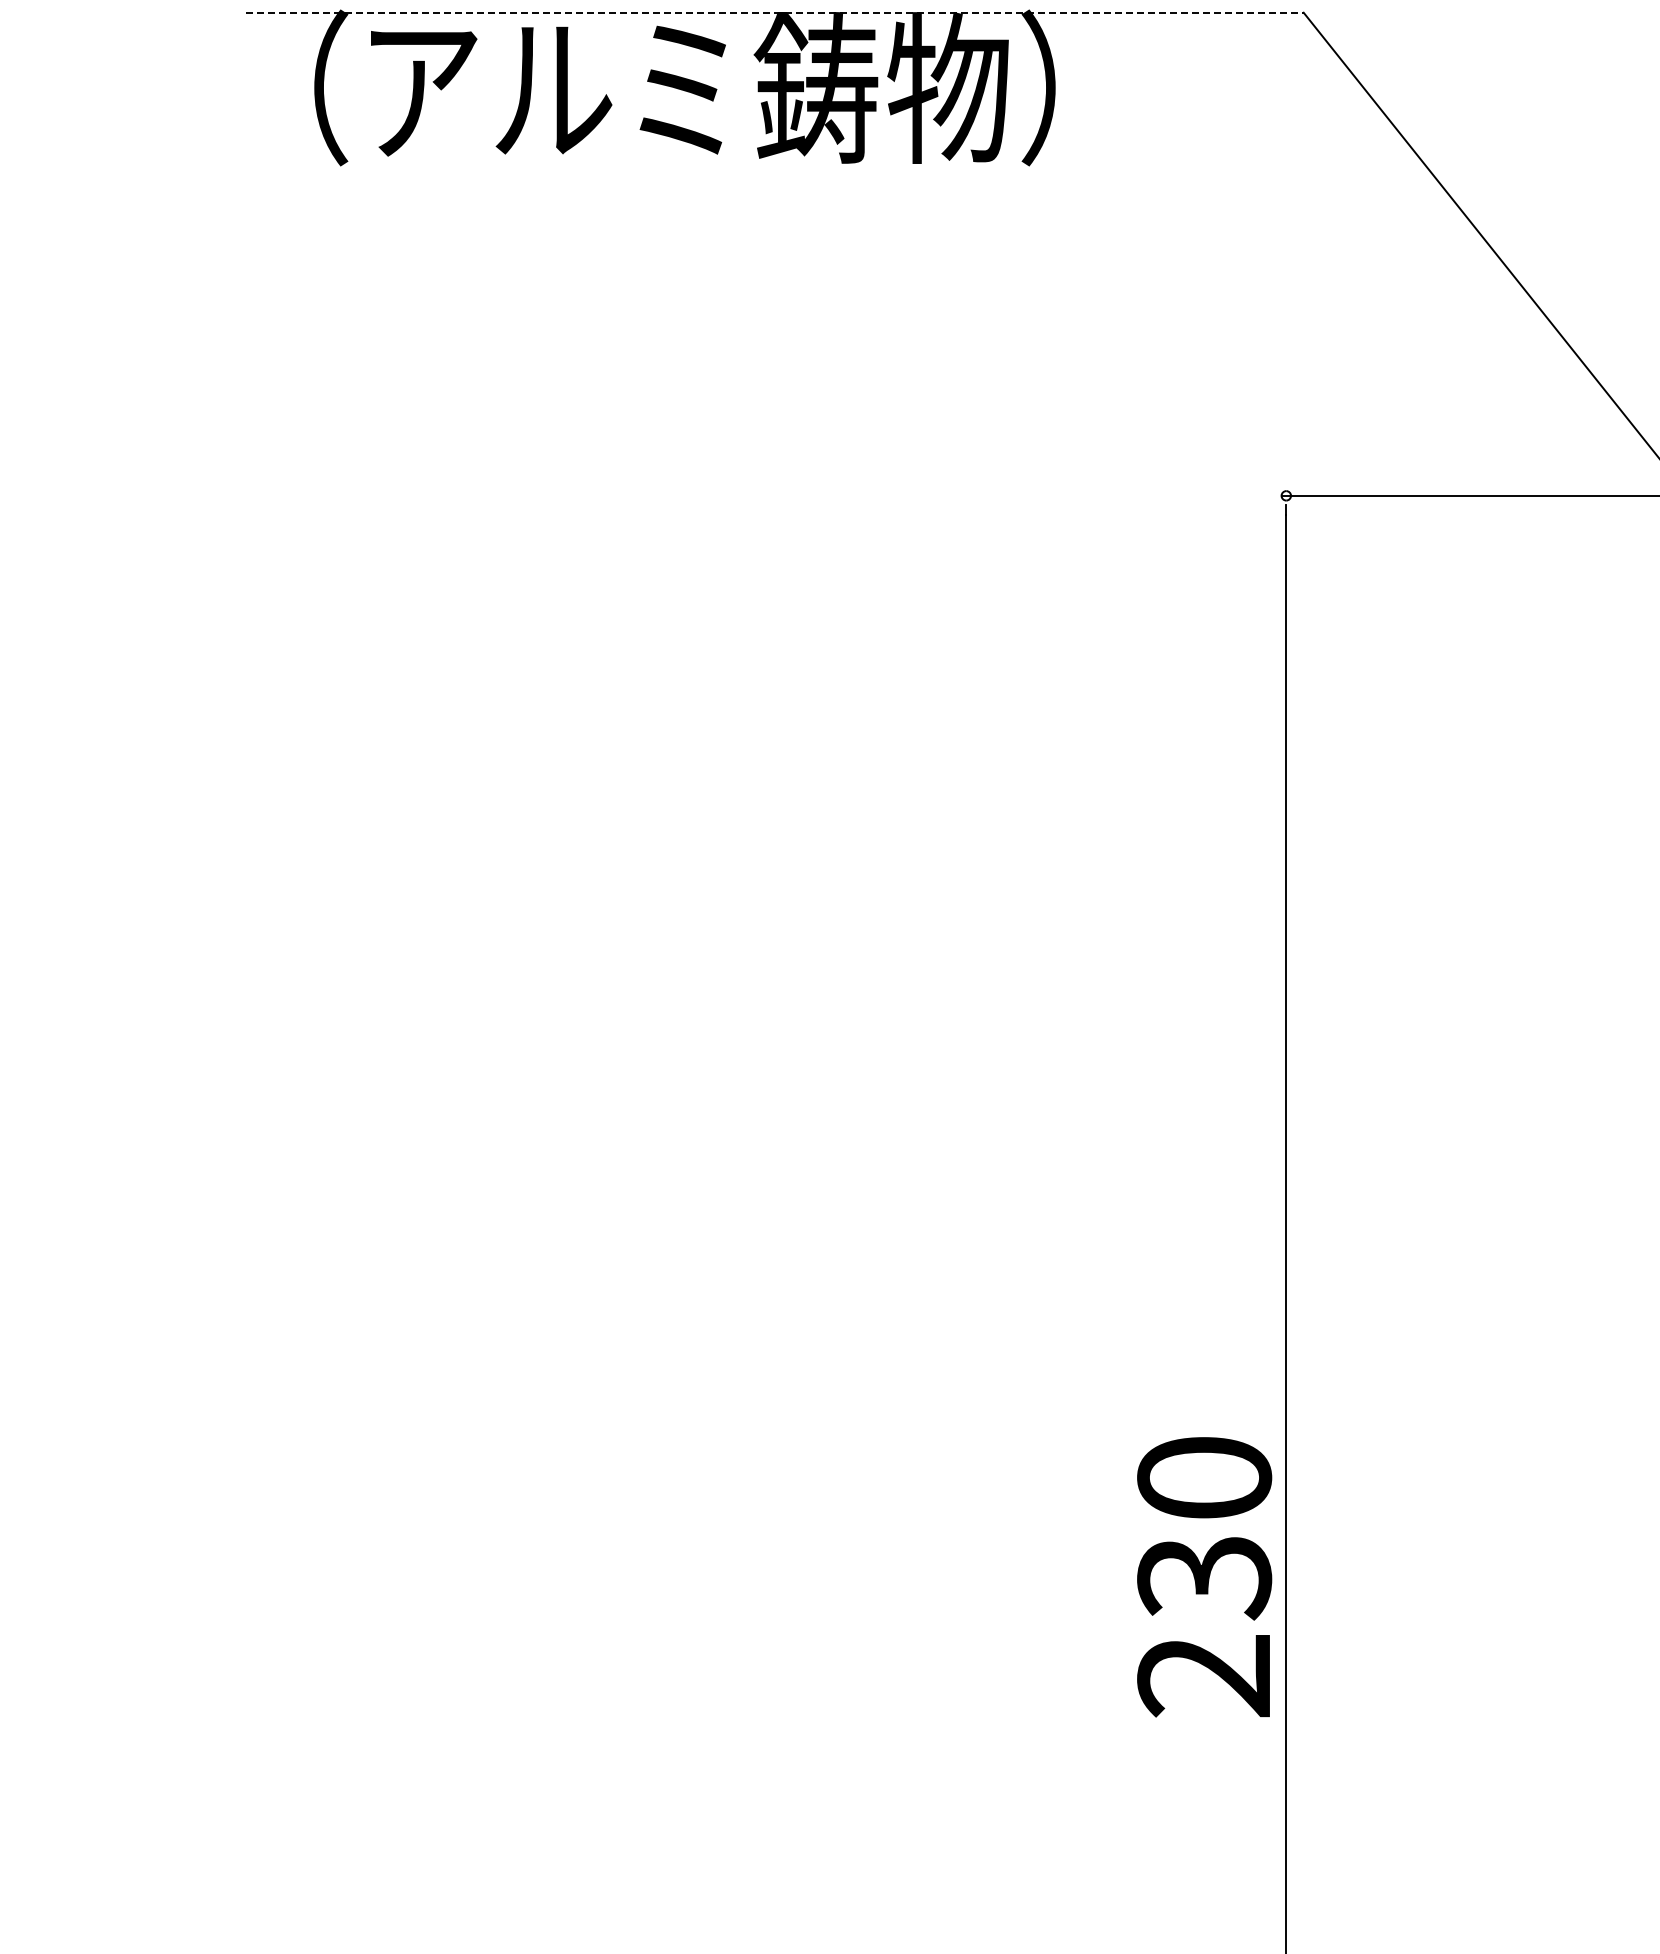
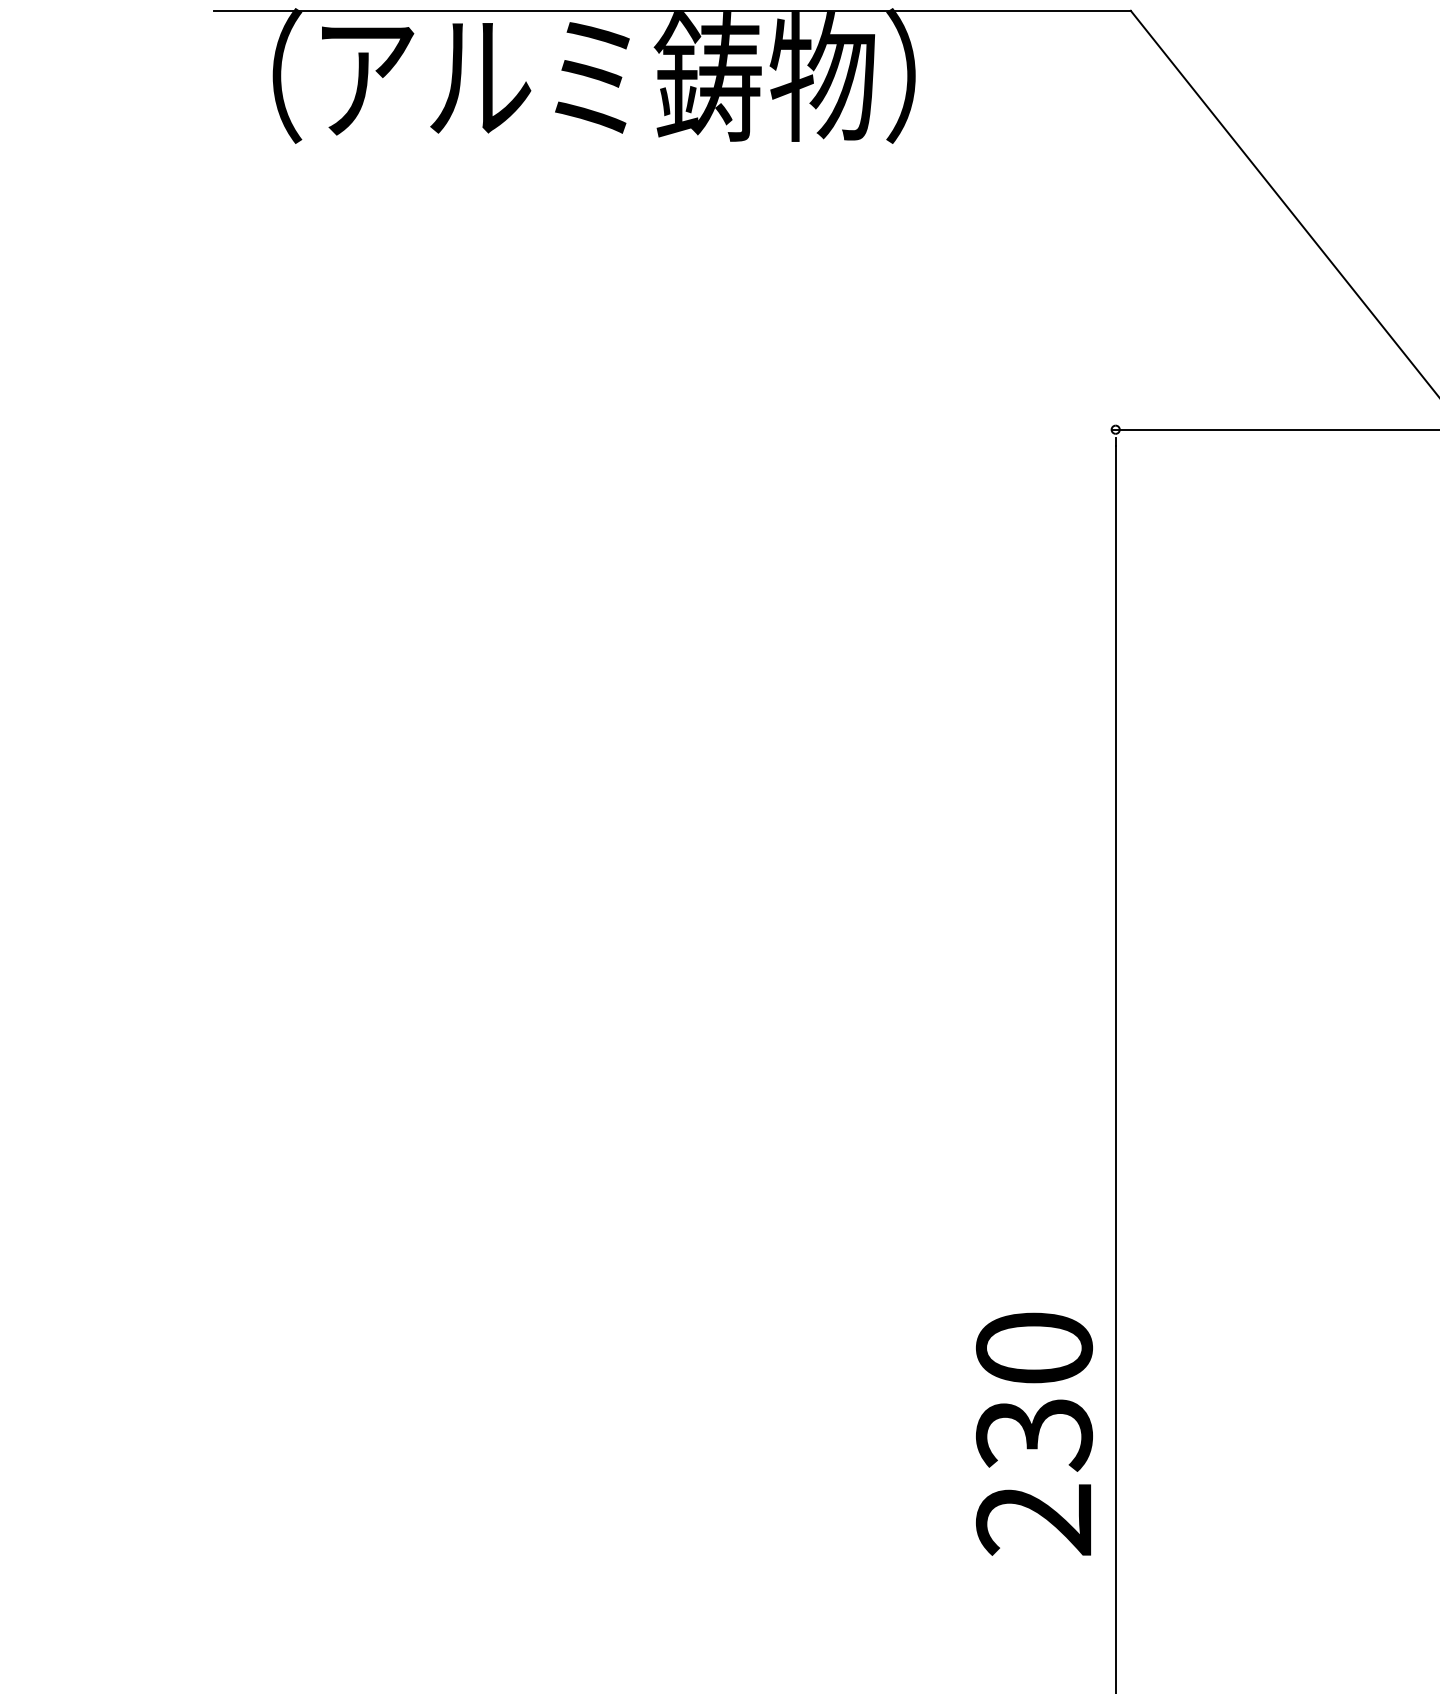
line: (774, 12) -> (671, 10), dashed -> solid
text: (1204, 1577) -> (1034, 1434), moved

